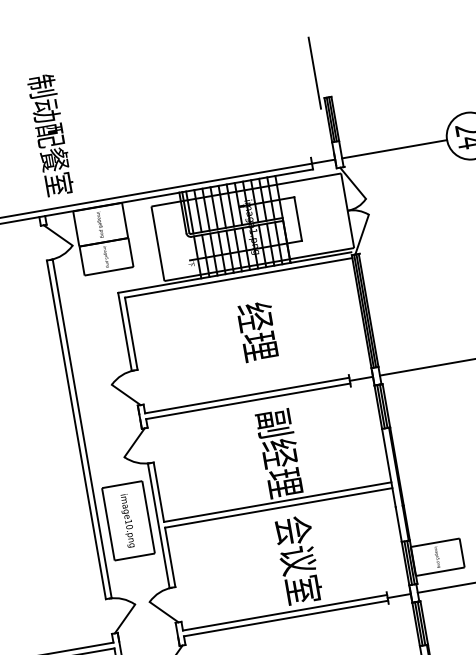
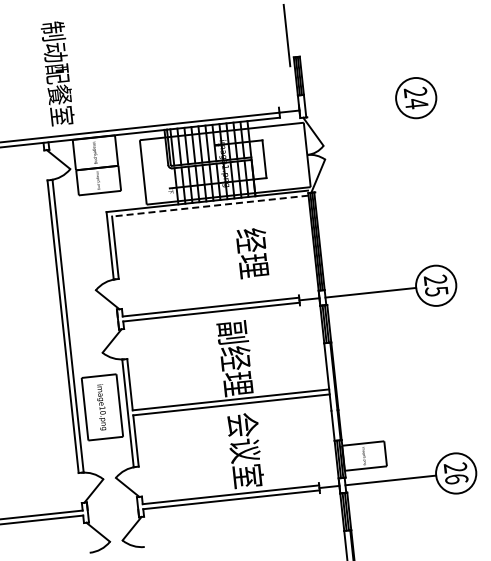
line: (394, 148) -> (350, 104), removed
line: (238, 278) -> (210, 206), solid -> dashed
text: (257, 332) -> (252, 253), moved

